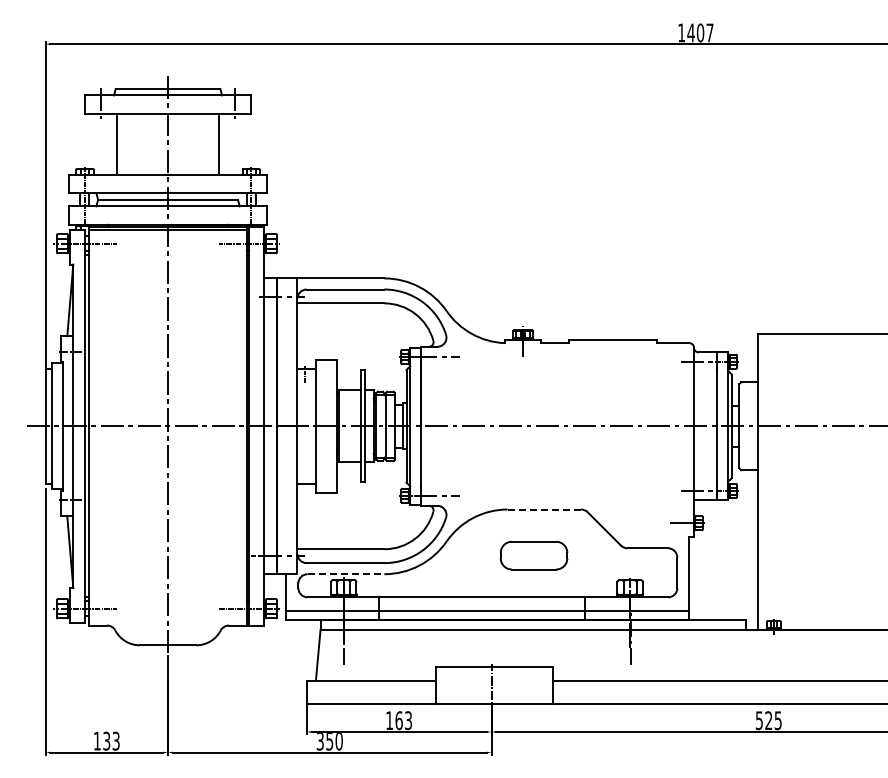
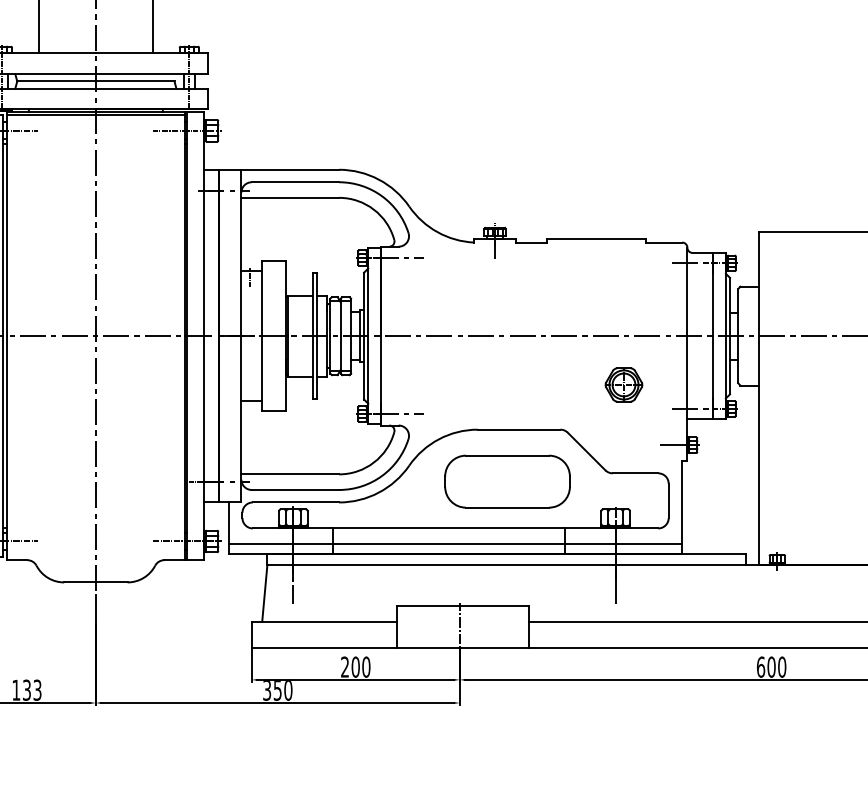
part: (637, 469) -> (623, 384), added
line: (544, 509) -> (519, 429), dashed -> solid
part: (533, 555) -> (506, 481), size x1.67
line: (346, 574) -> (296, 502), dashed -> solid
text: (399, 720) -> (356, 666), 163 -> 200
text: (768, 720) -> (771, 666), 525 -> 600

